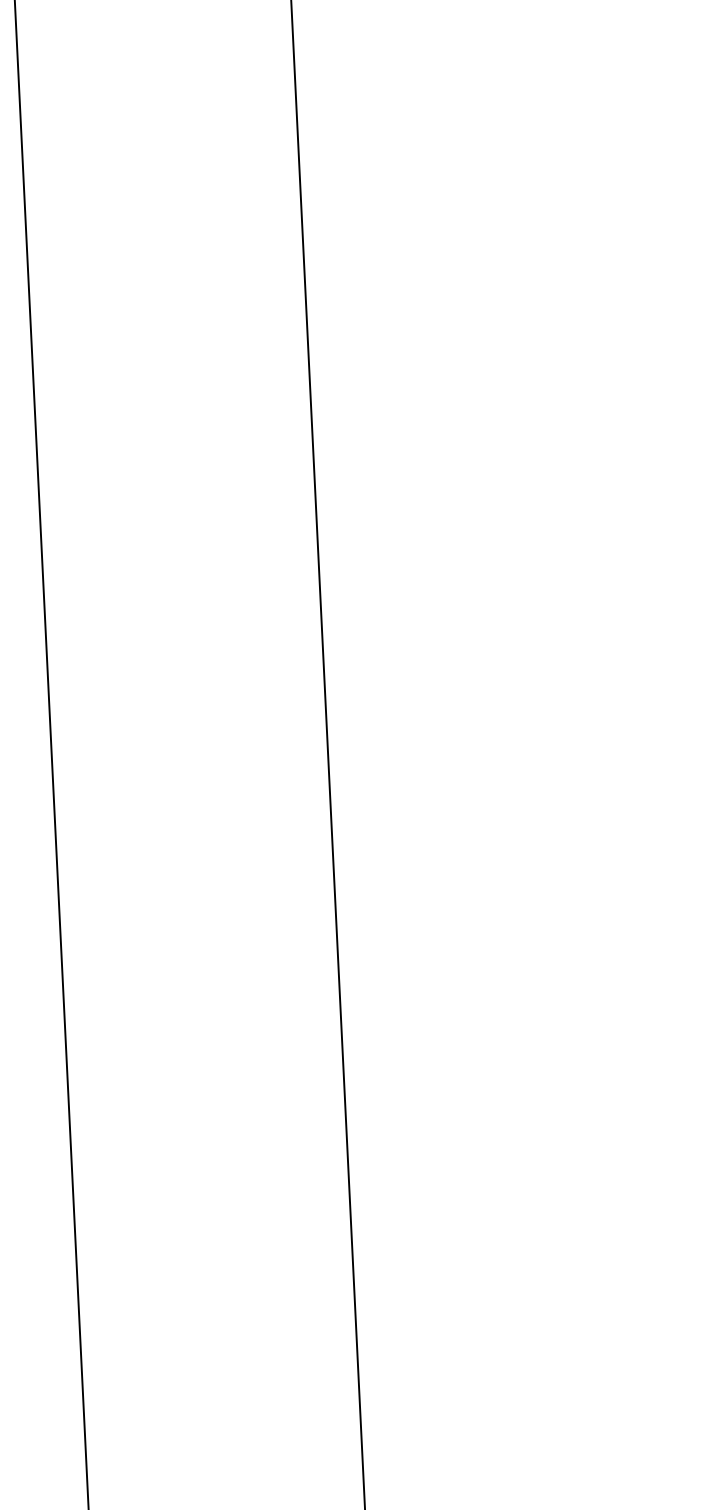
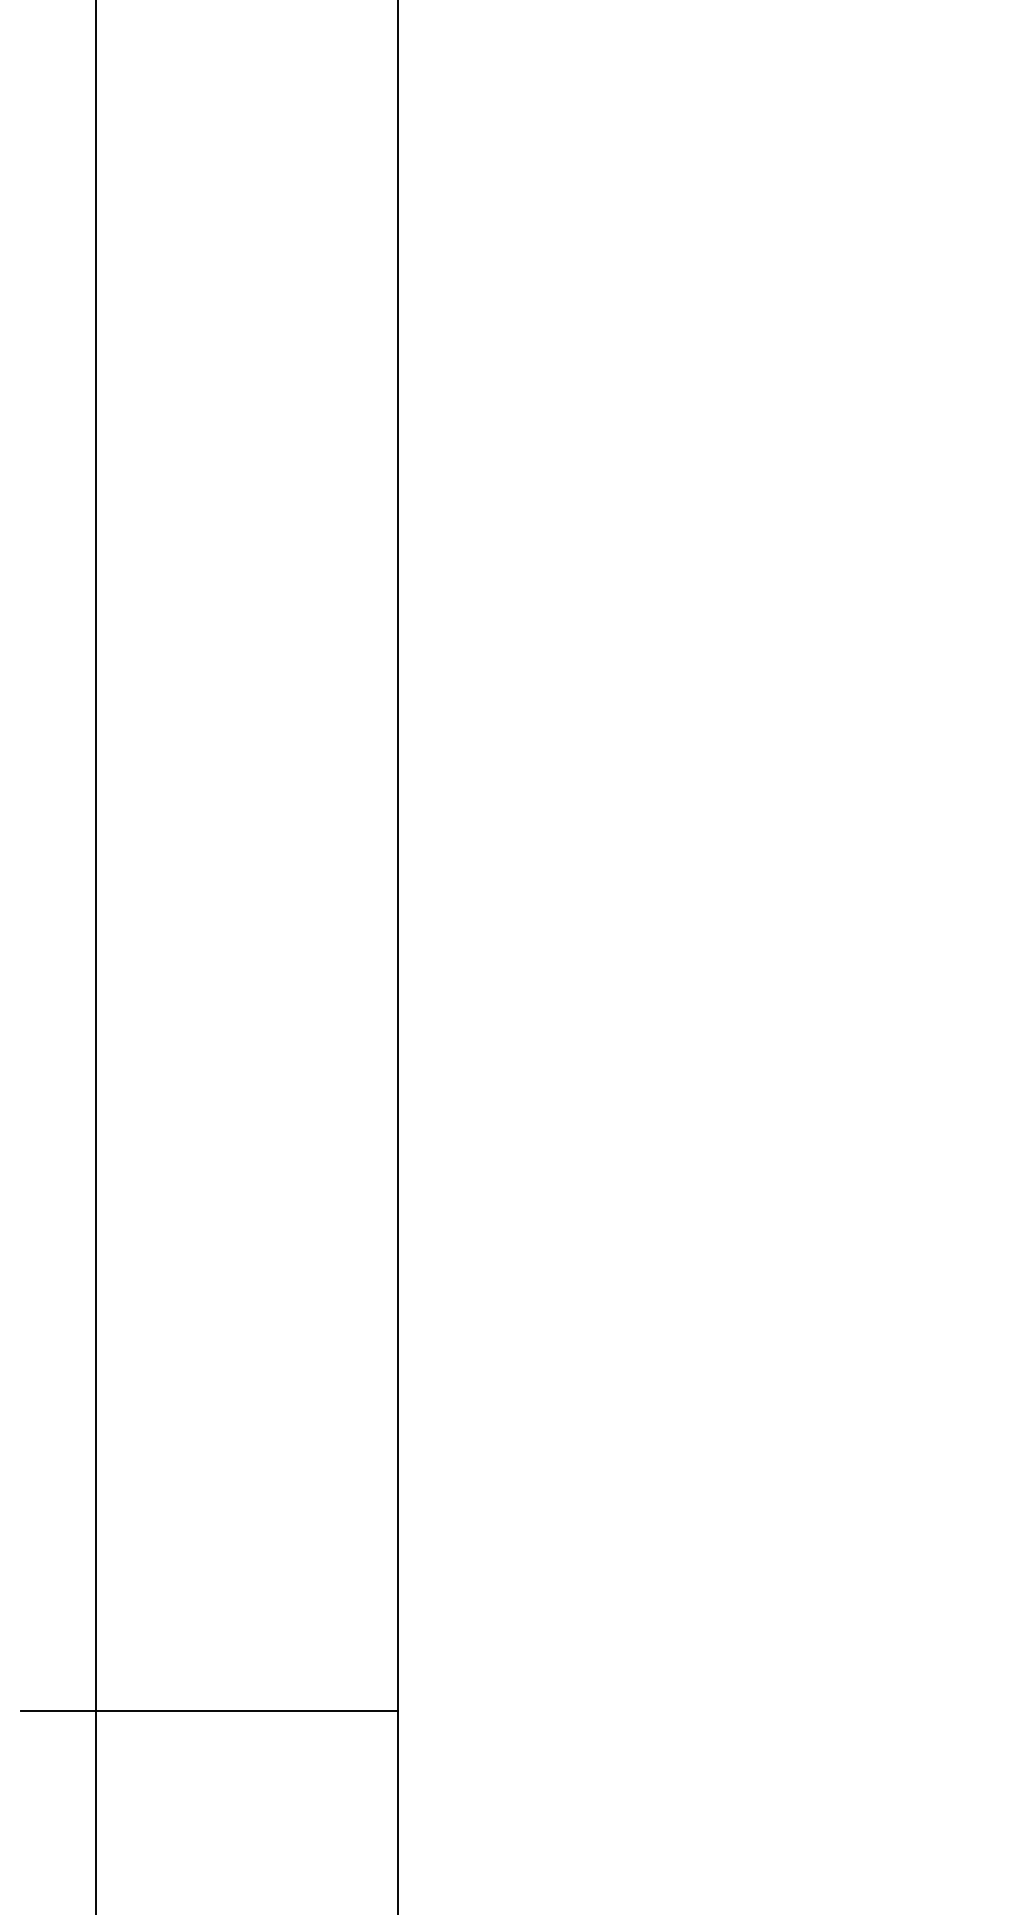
line: (182, 1312) -> (209, 1711), added

